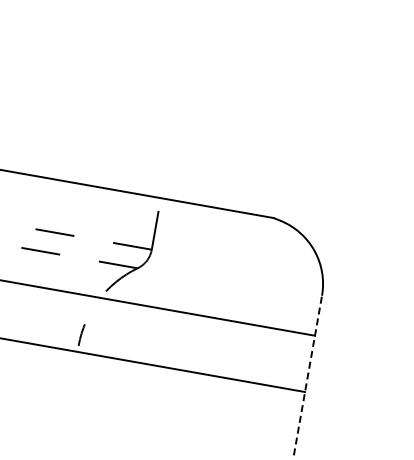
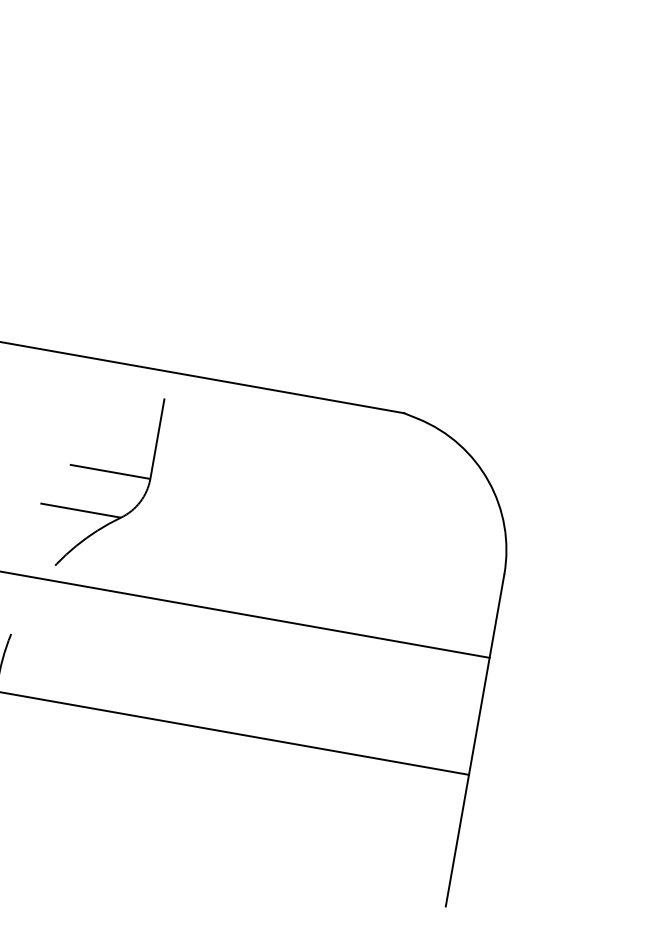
line: (308, 375) -> (476, 740), dashed -> solid

